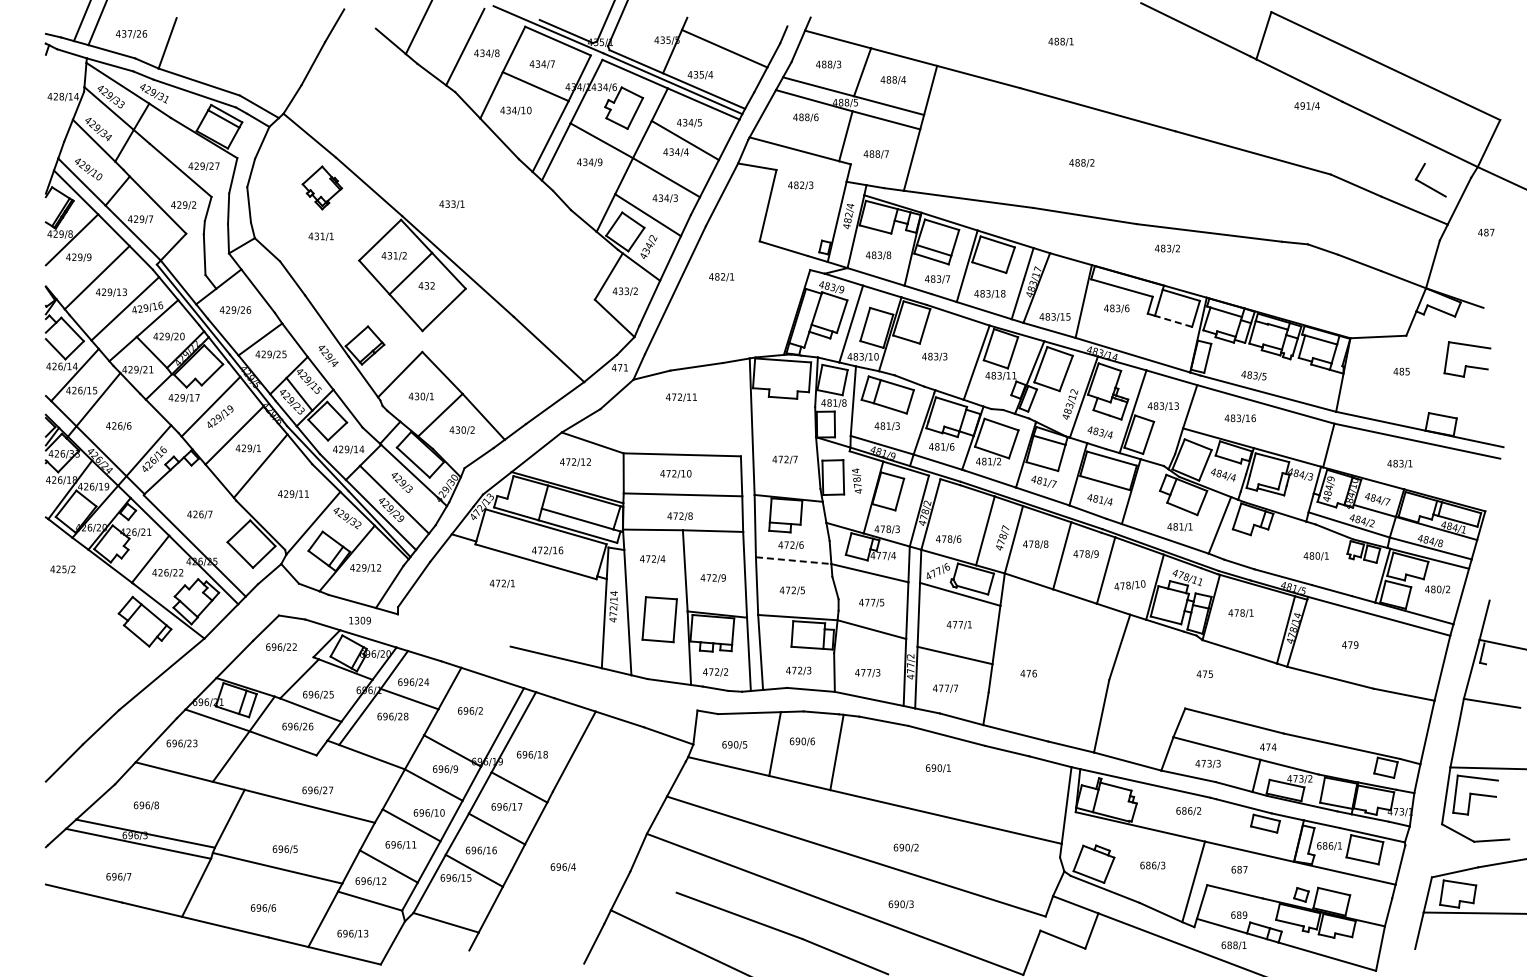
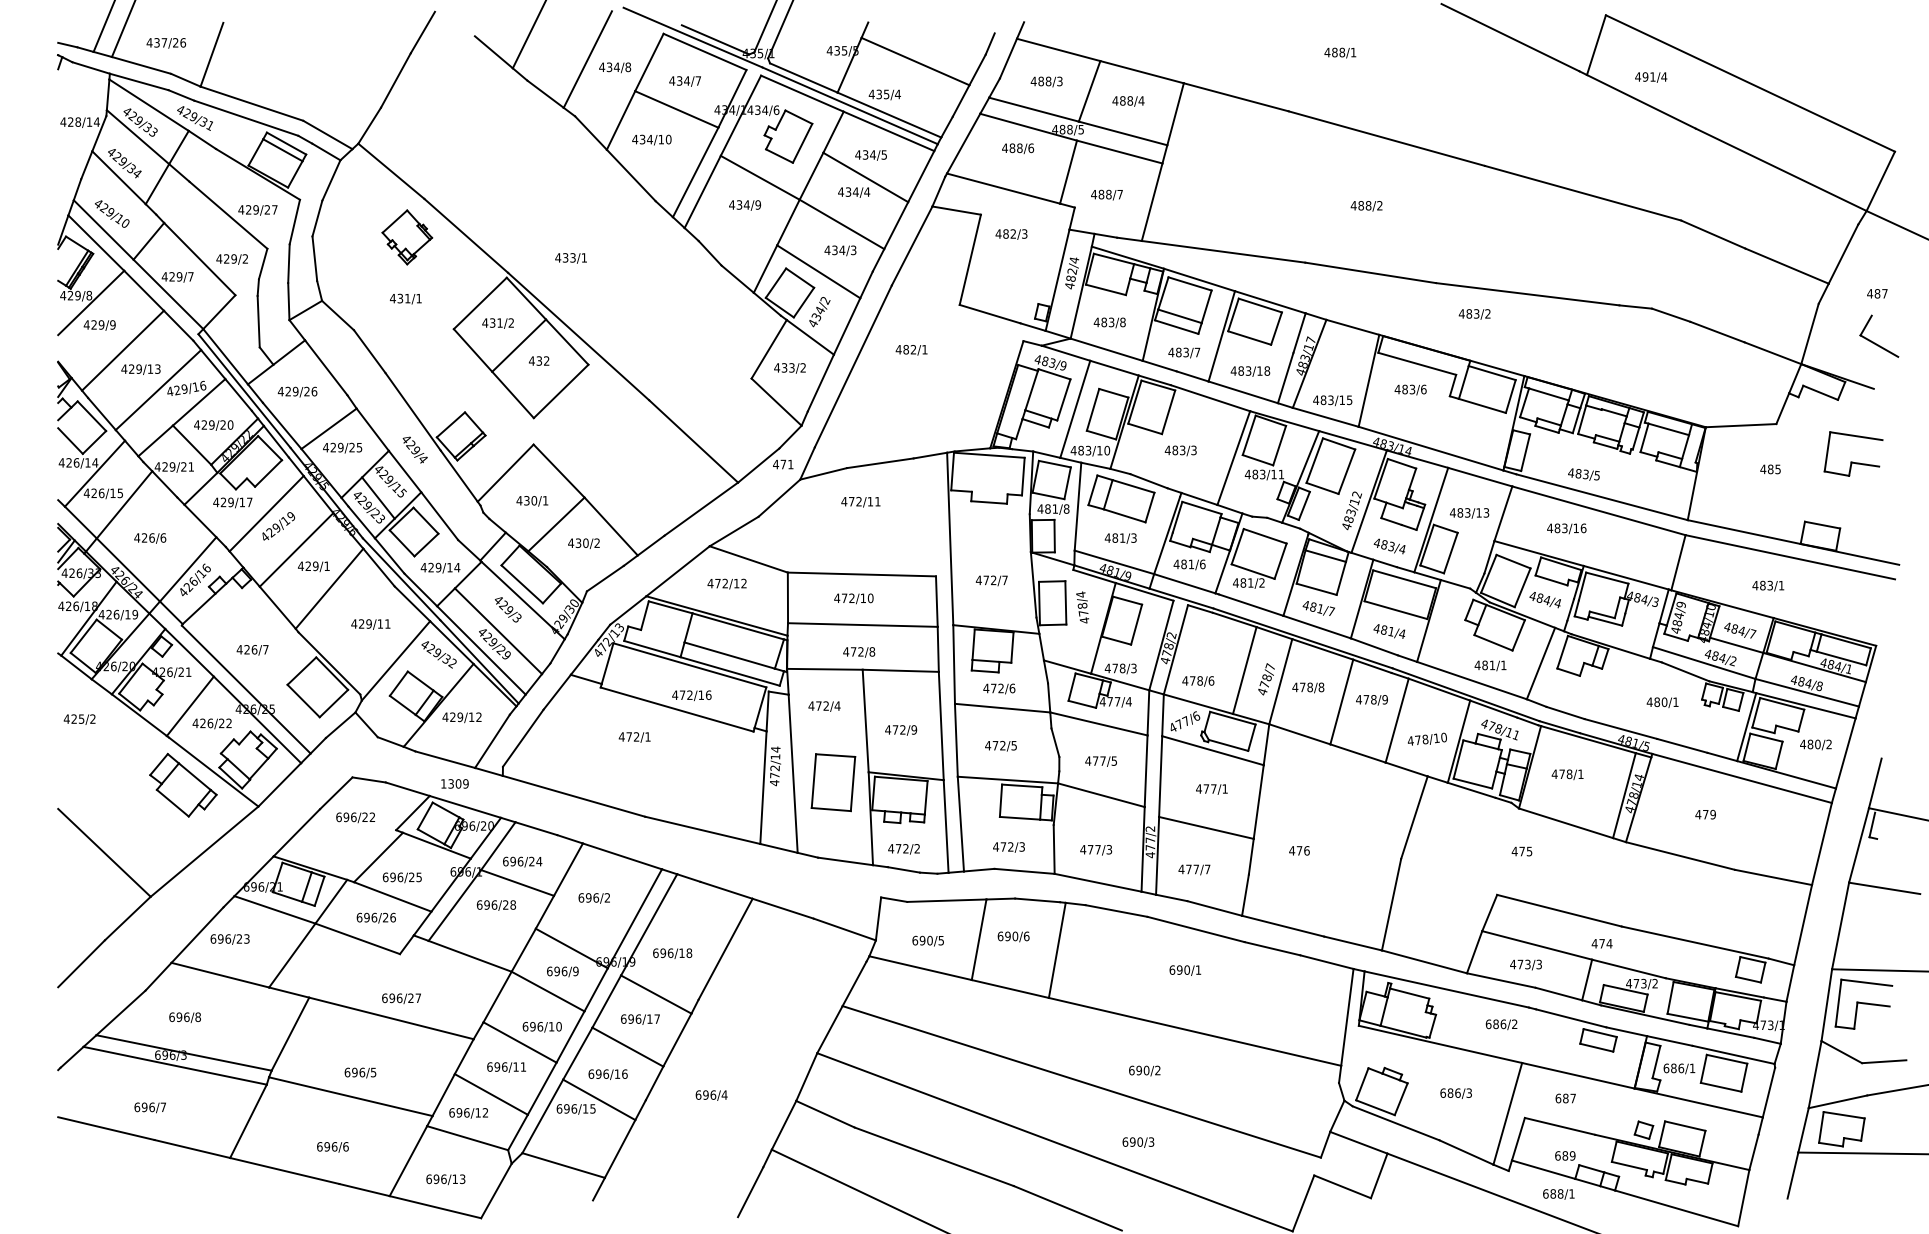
text: (1306, 106) -> (1650, 77), moved
part: (1428, 185) -> (1876, 342), moved
line: (1173, 321) -> (1482, 406), dashed -> solid
line: (793, 560) -> (1002, 707), dashed -> solid
line: (453, 630) -> (572, 796), added
line: (82, 675) -> (104, 853), added
line: (1436, 850) -> (1814, 1074), added
line: (653, 881) -> (825, 1113), added

